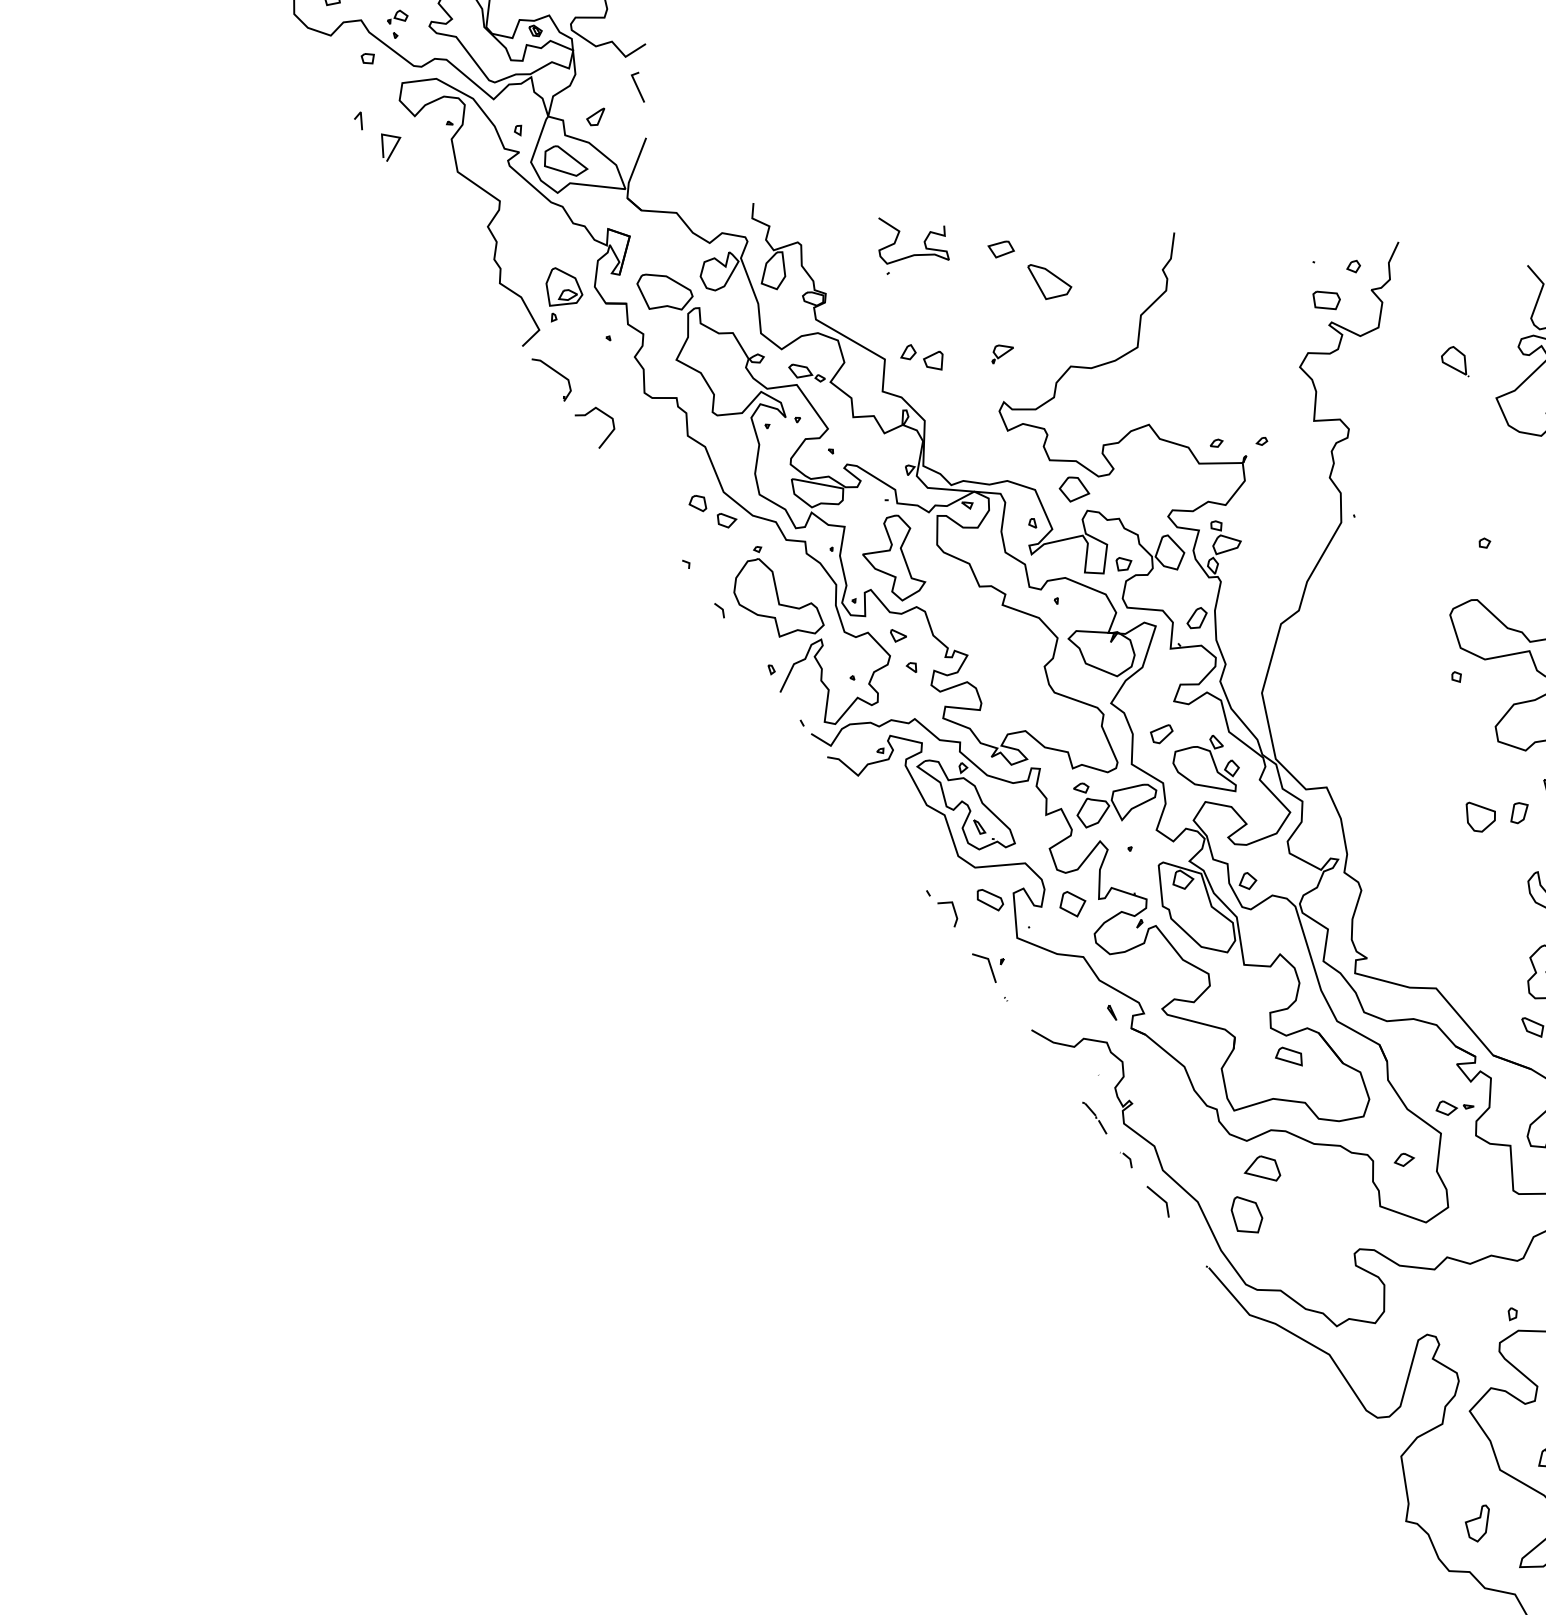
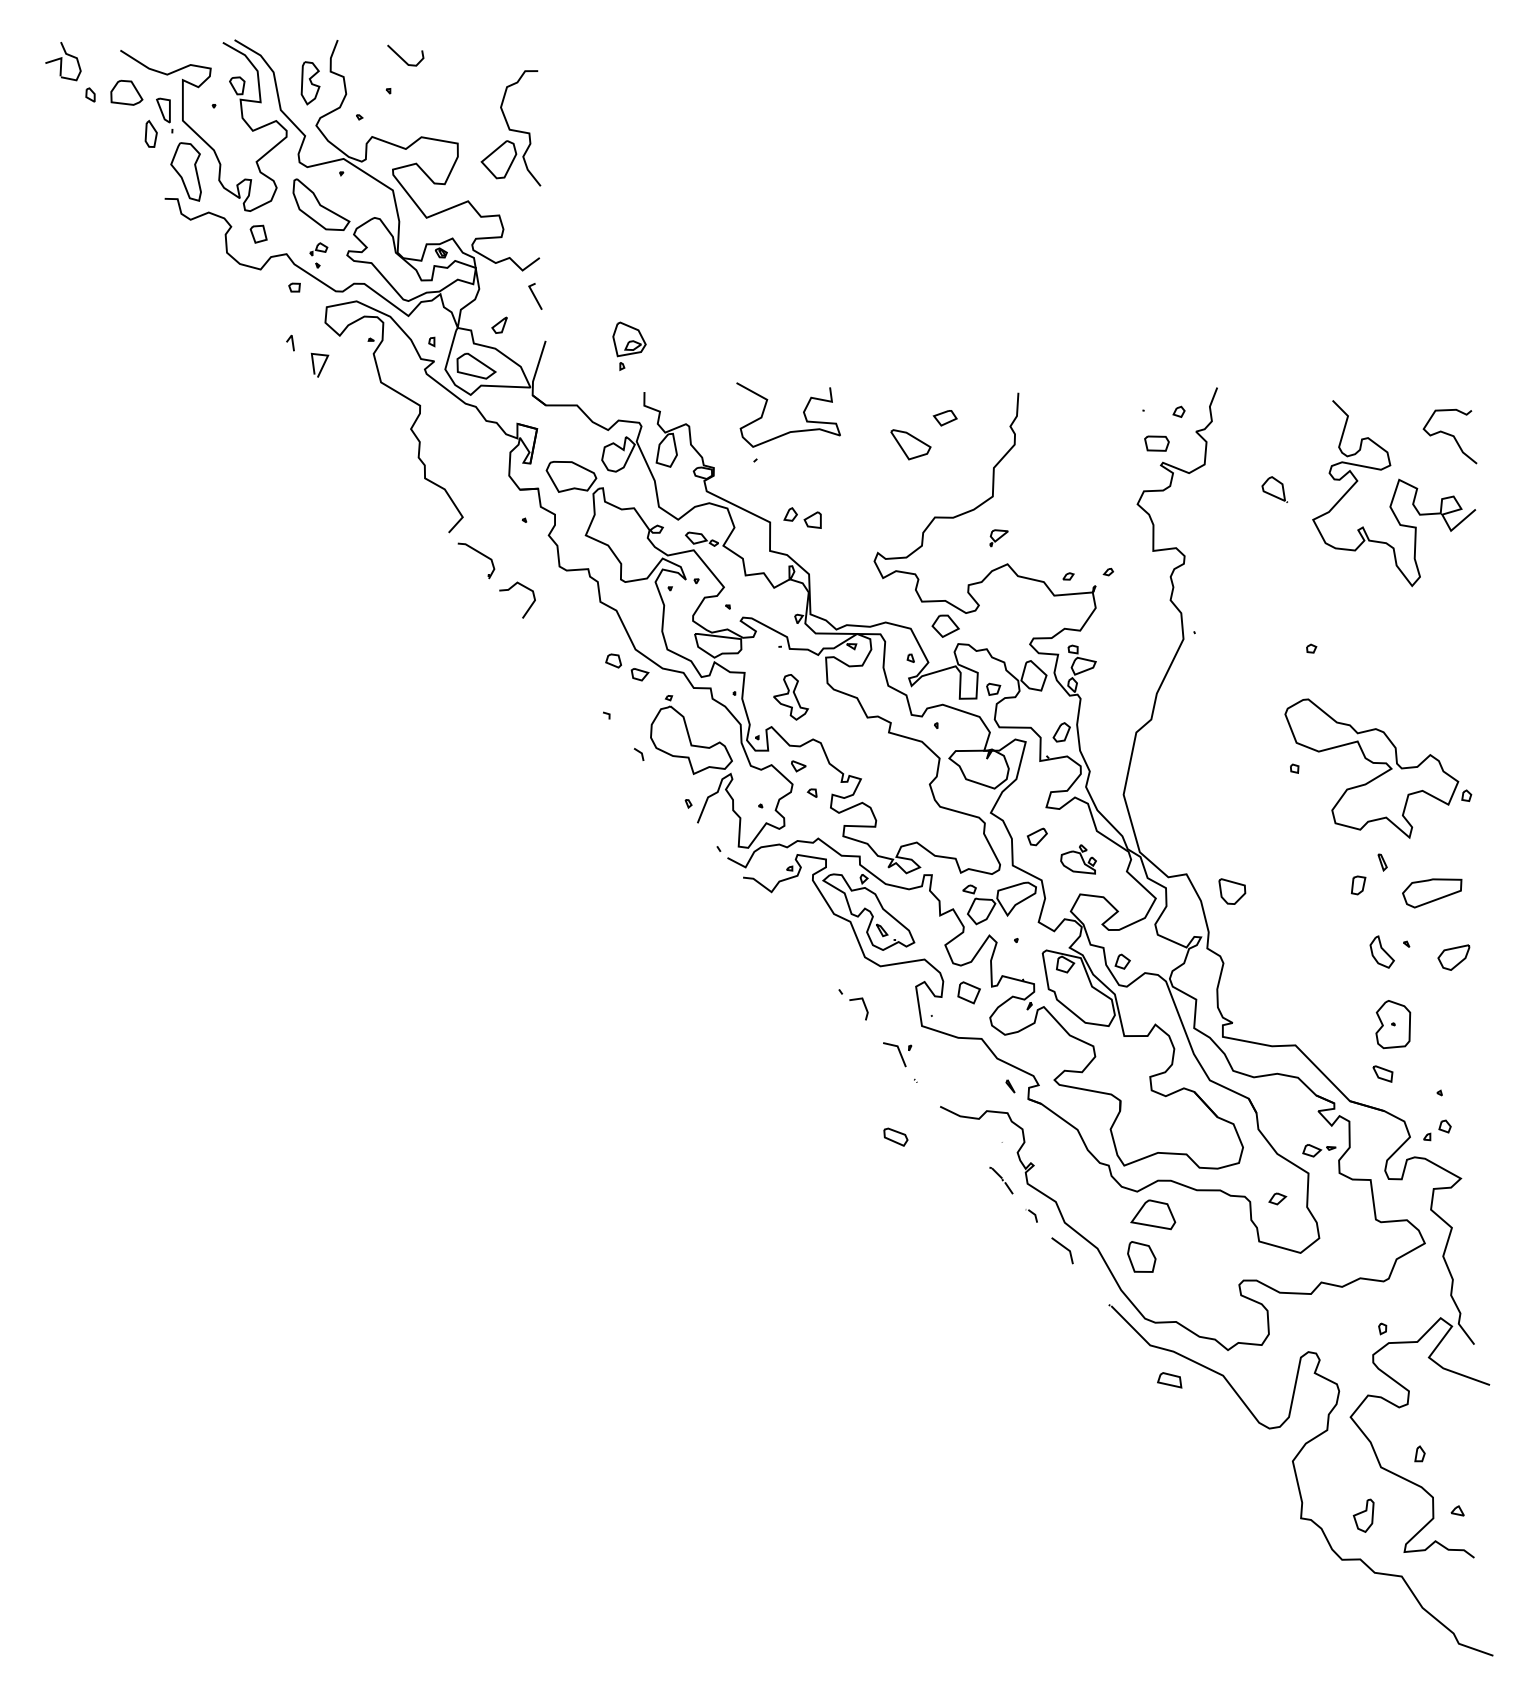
part: (913, 248) -> (788, 422), size x1.6
part: (1000, 249) -> (944, 418), moved
part: (564, 294) -> (629, 345), moved
part: (1002, 355) -> (998, 538), moved
part: (894, 558) -> (790, 697), size x0.6
part: (1206, 762) -> (1078, 859), size x0.6
part: (1480, 817) -> (1232, 891), moved
part: (989, 899) -> (895, 1136), moved
part: (1289, 1056) -> (1169, 1380), moved
part: (1262, 1167) -> (1152, 1214), size x1.4

